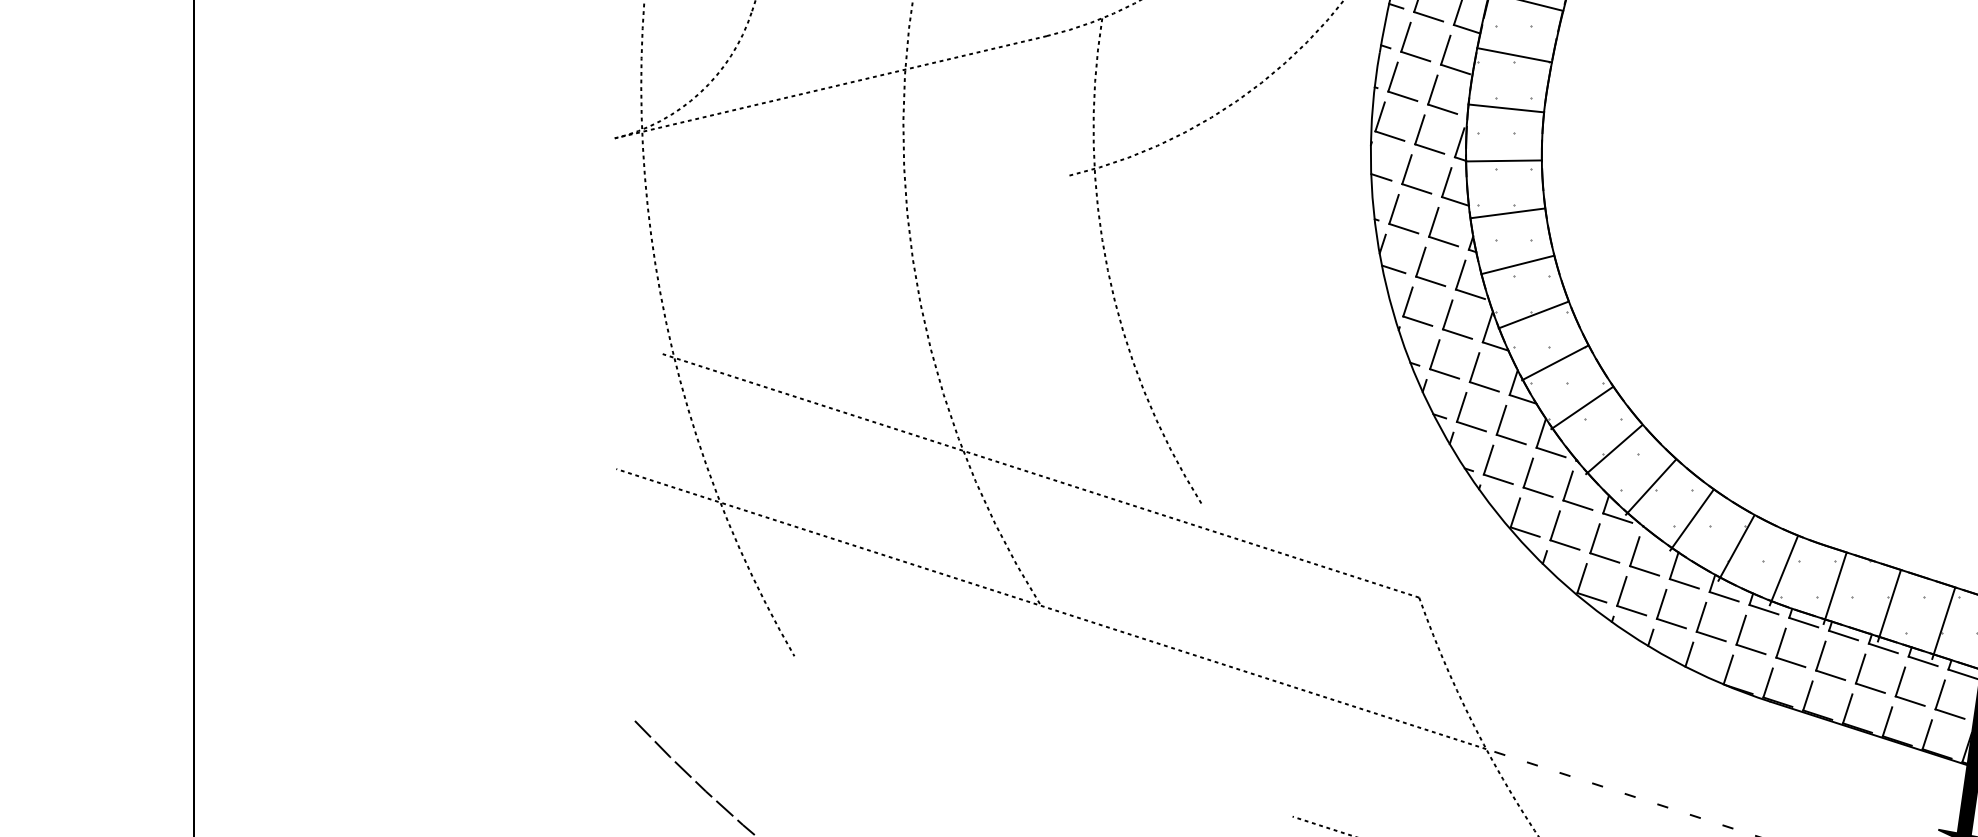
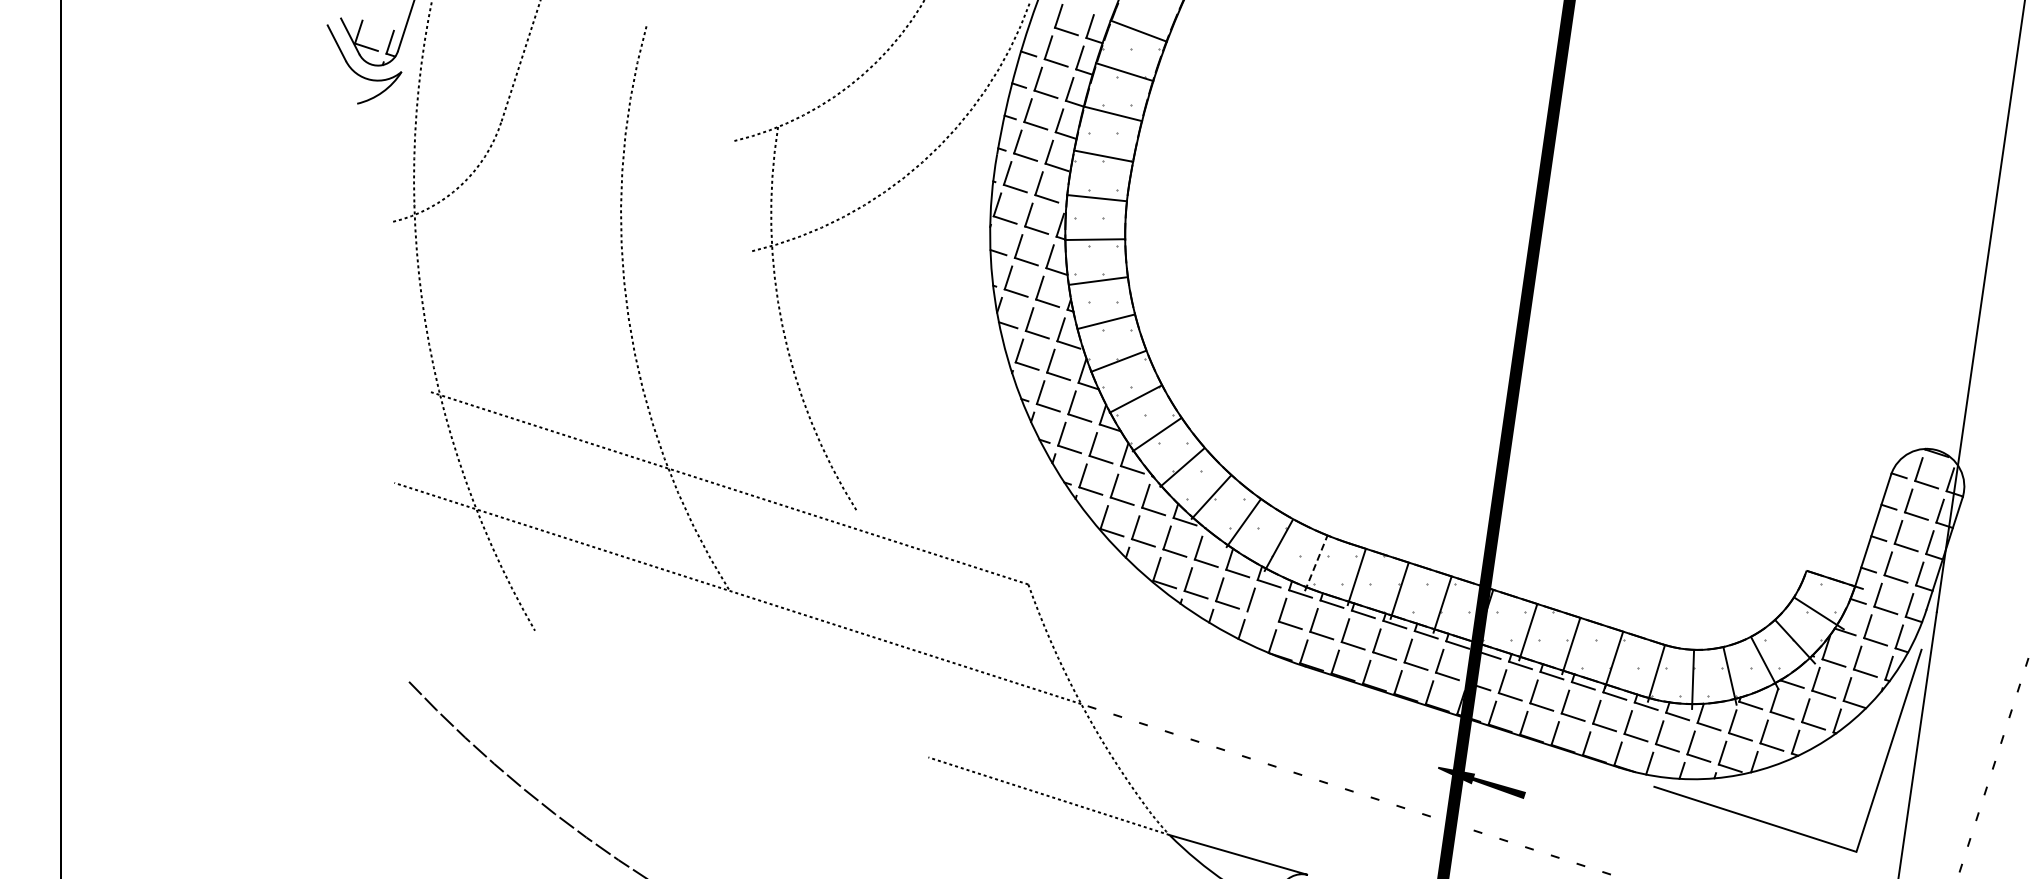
line: (830, 87) -> (563, 181), removed
line: (1784, 569) -> (1316, 562), solid -> dashed
line: (1710, 635) -> (1258, 614), removed

